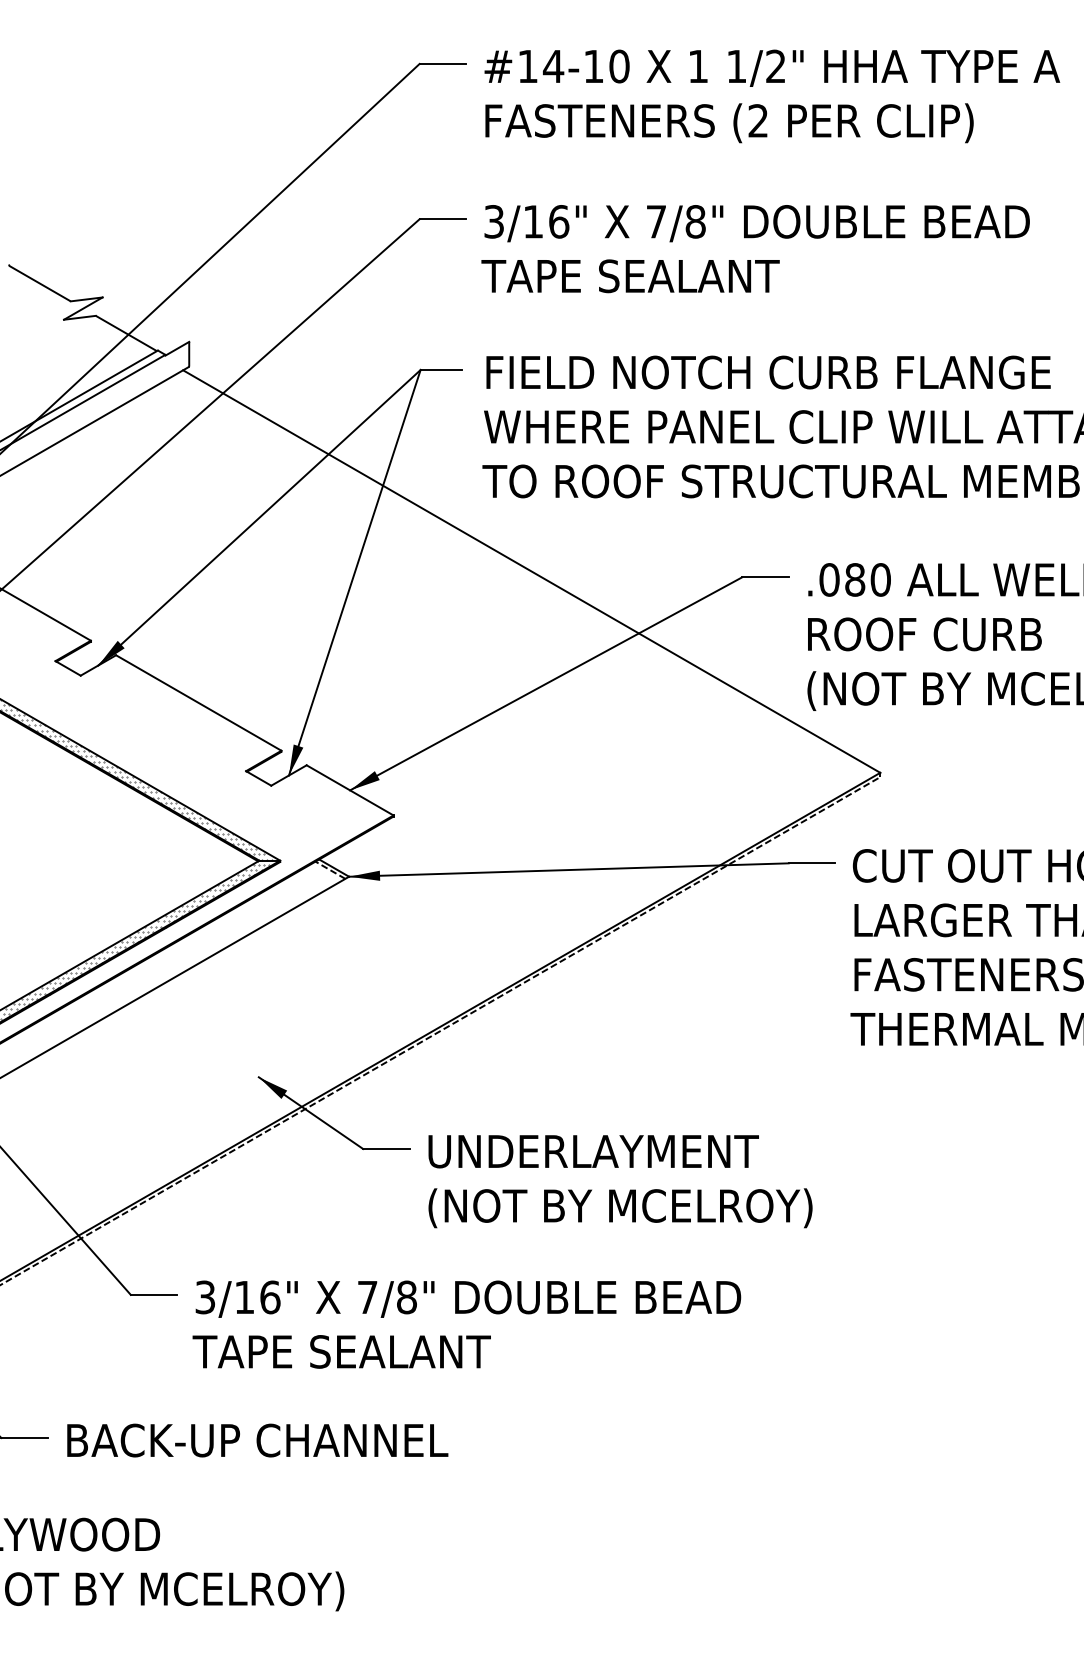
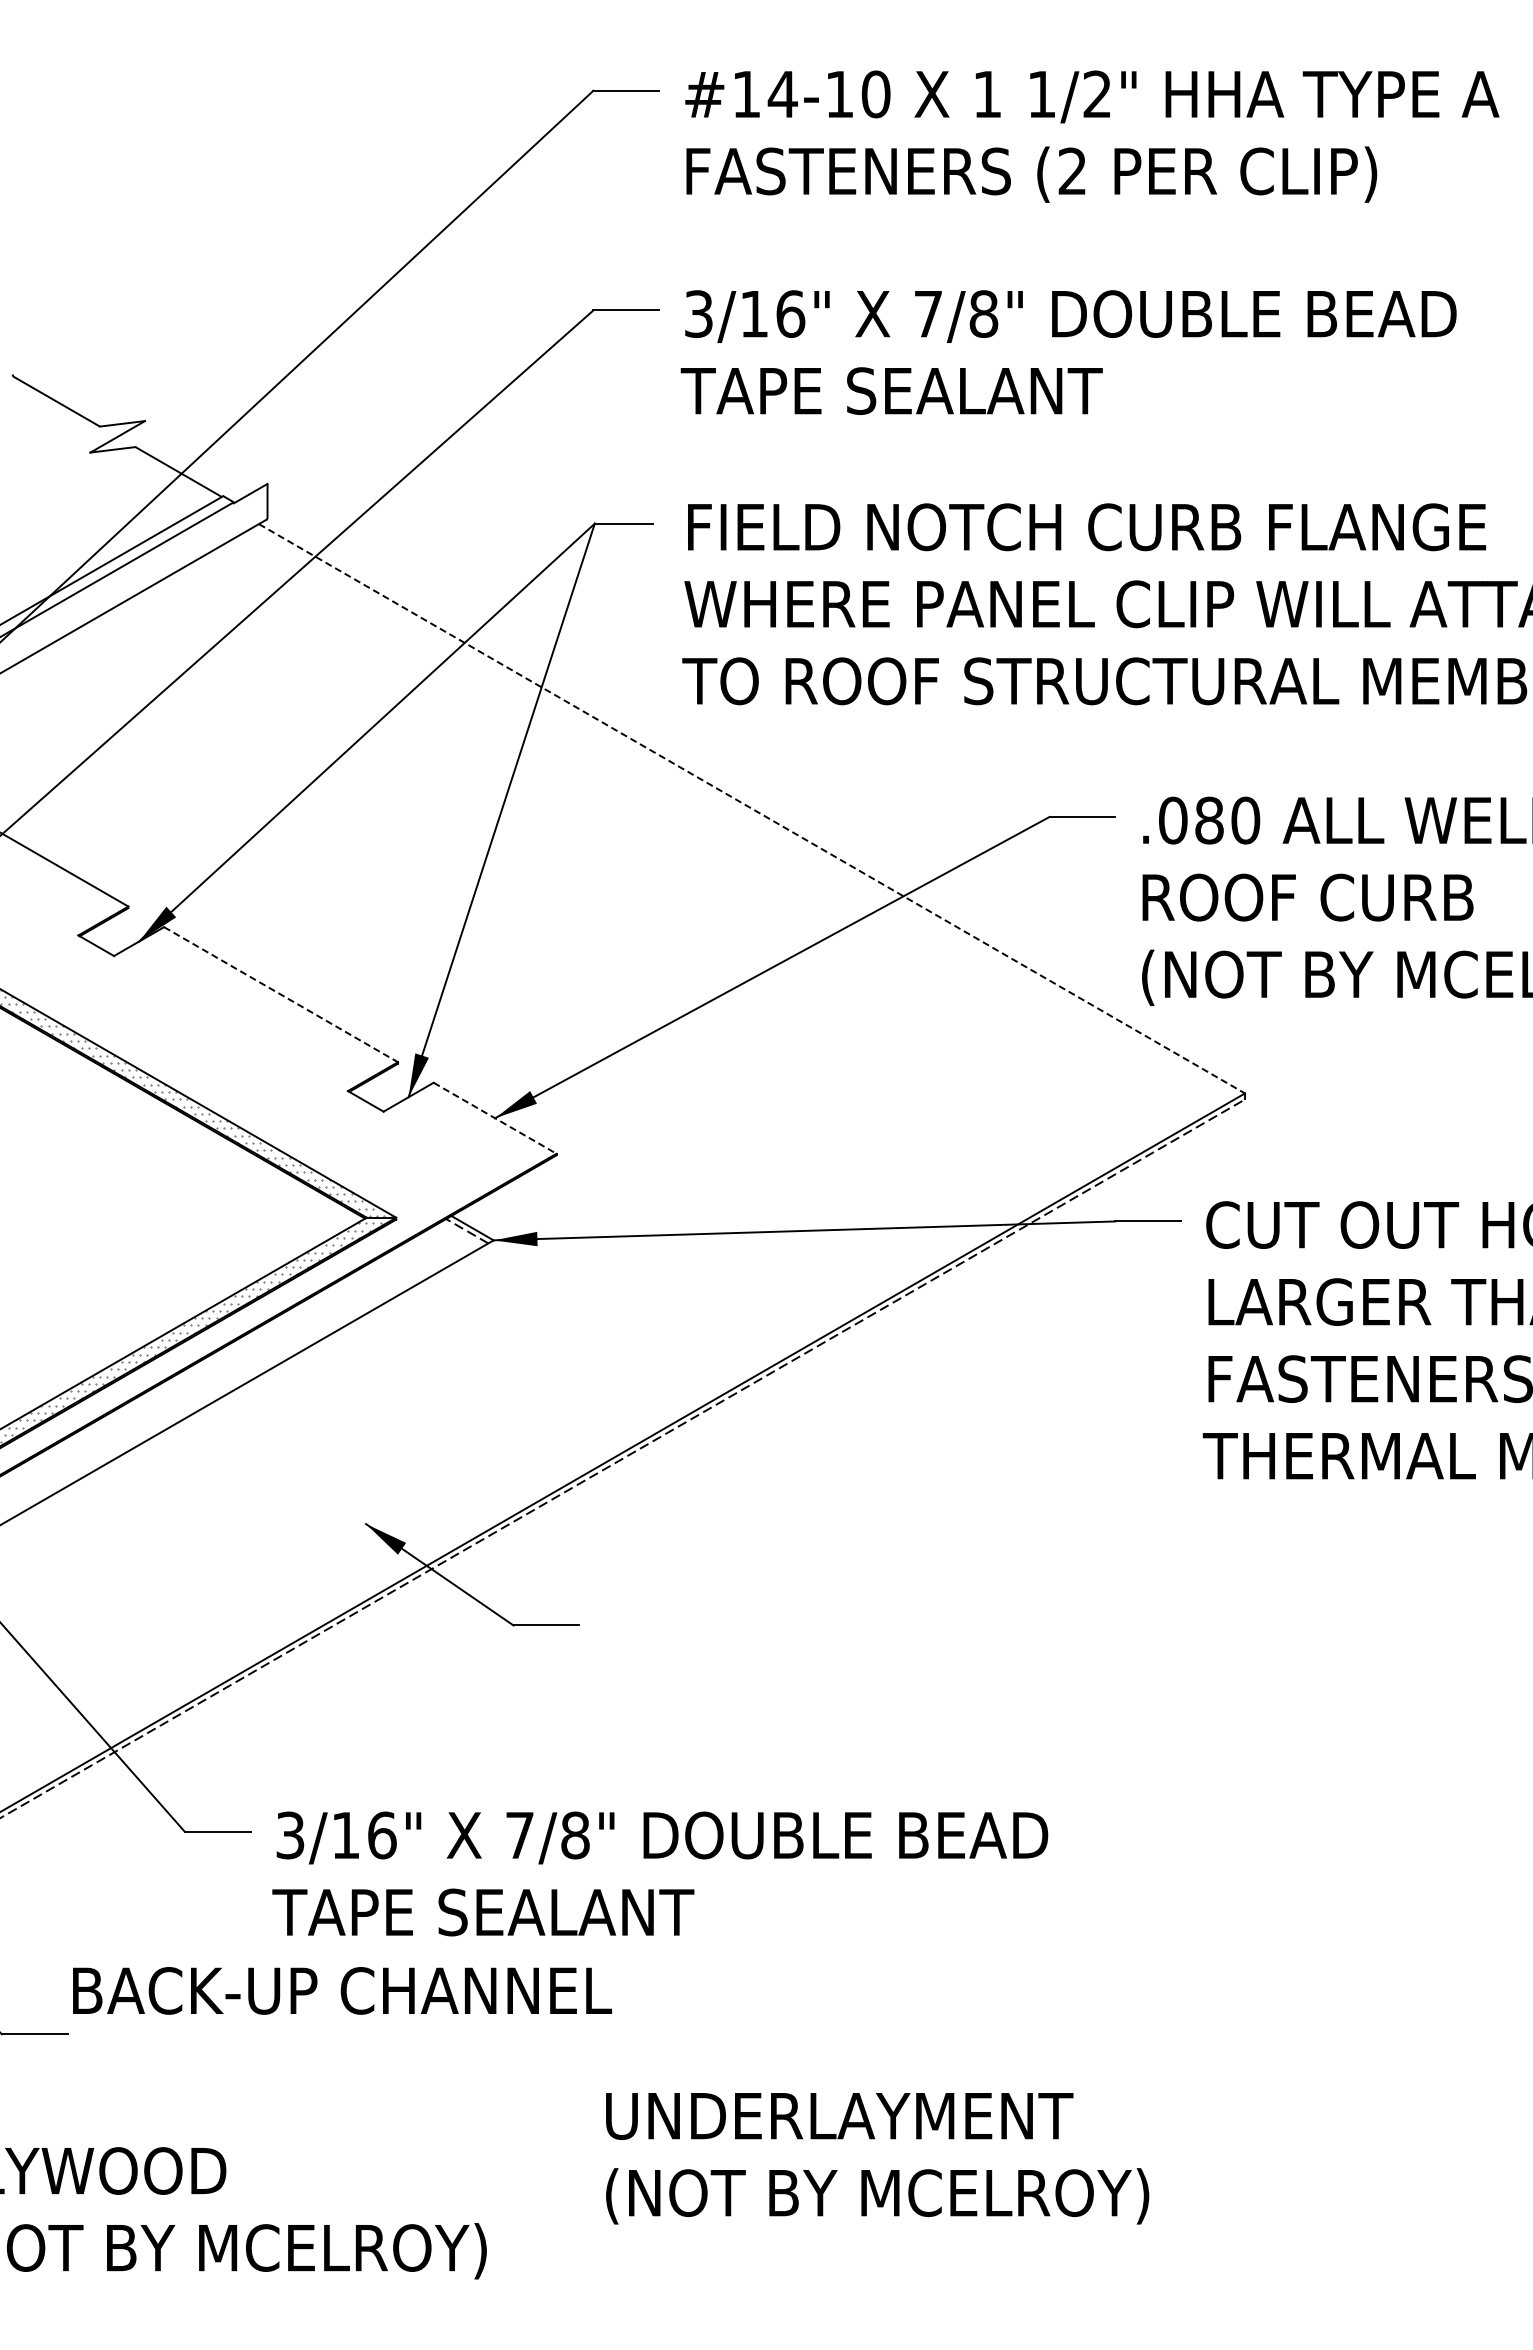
line: (532, 572) -> (752, 809), solid -> dashed
line: (199, 702) -> (281, 994), solid -> dashed
line: (350, 790) -> (495, 1118), solid -> dashed
text: (620, 1181) -> (877, 2158), moved
text: (257, 1440) -> (342, 1990), moved

